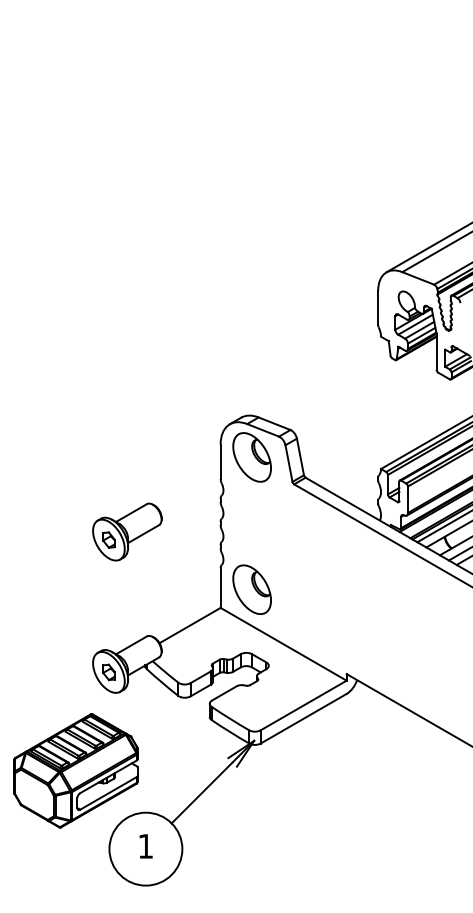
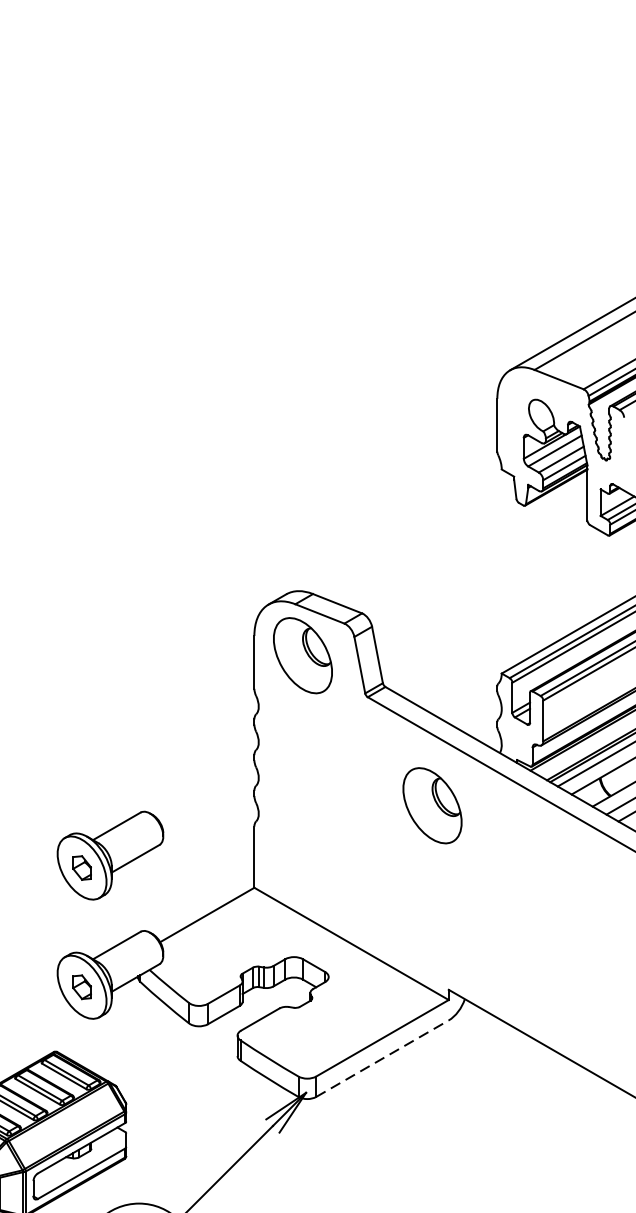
part: (127, 531) -> (110, 854), moved
part: (251, 589) -> (431, 805), moved
line: (303, 718) -> (382, 1058), solid -> dashed

